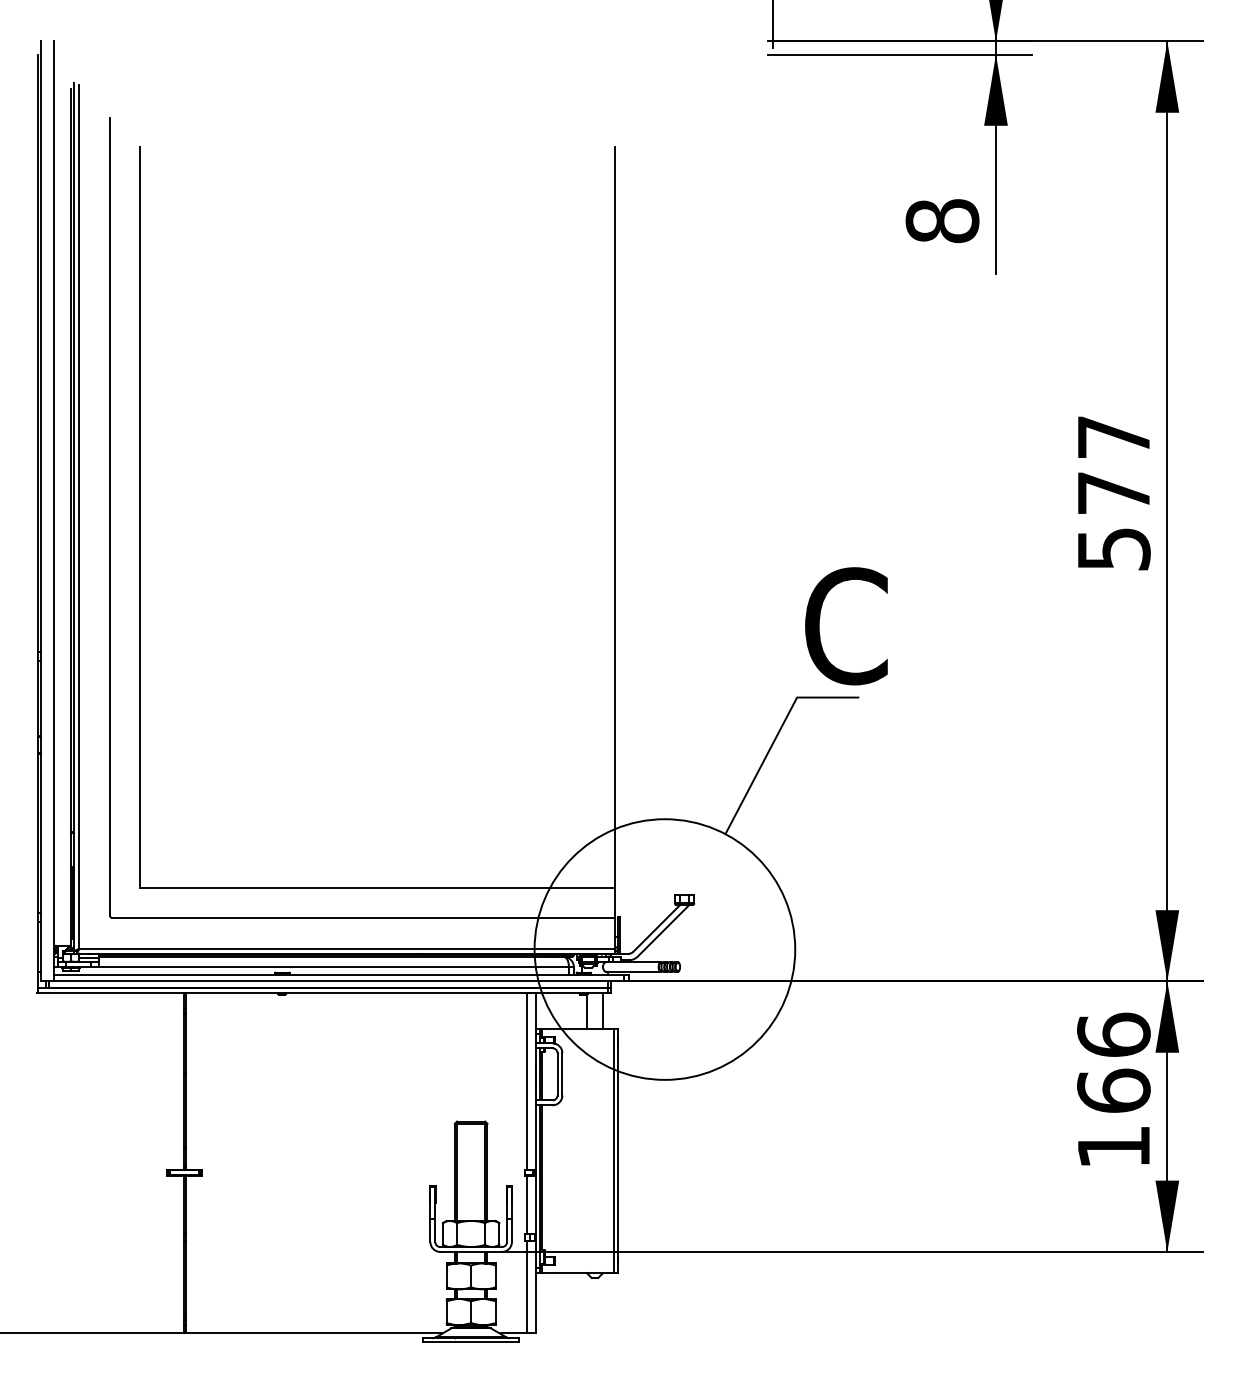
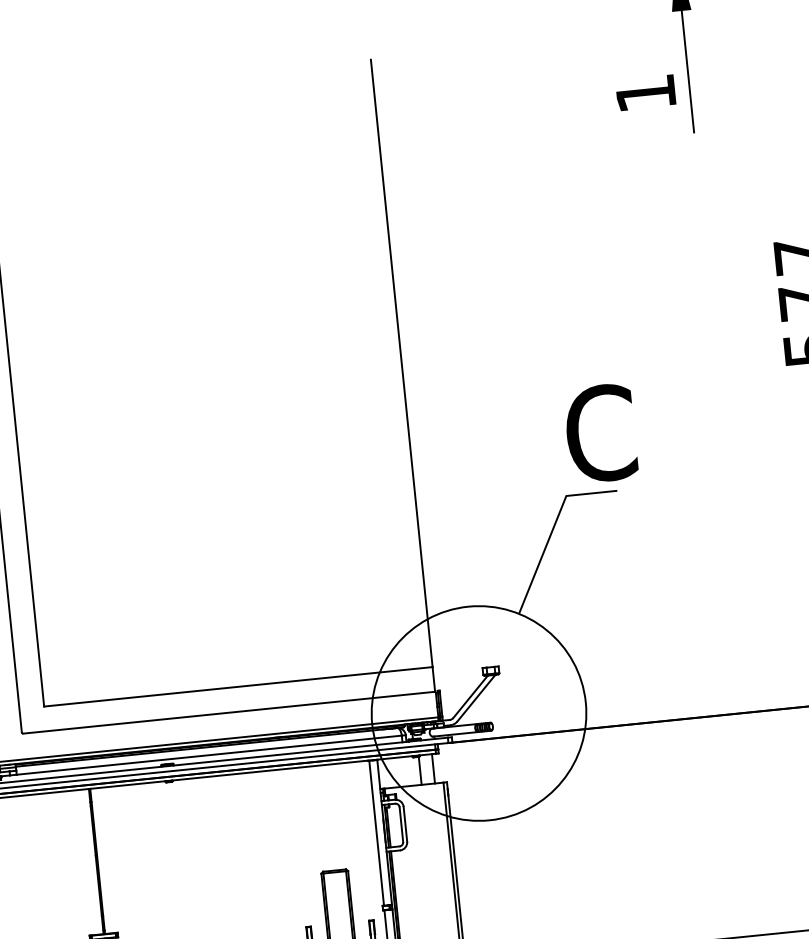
text: (942, 221) -> (645, 93), 8 -> 1

